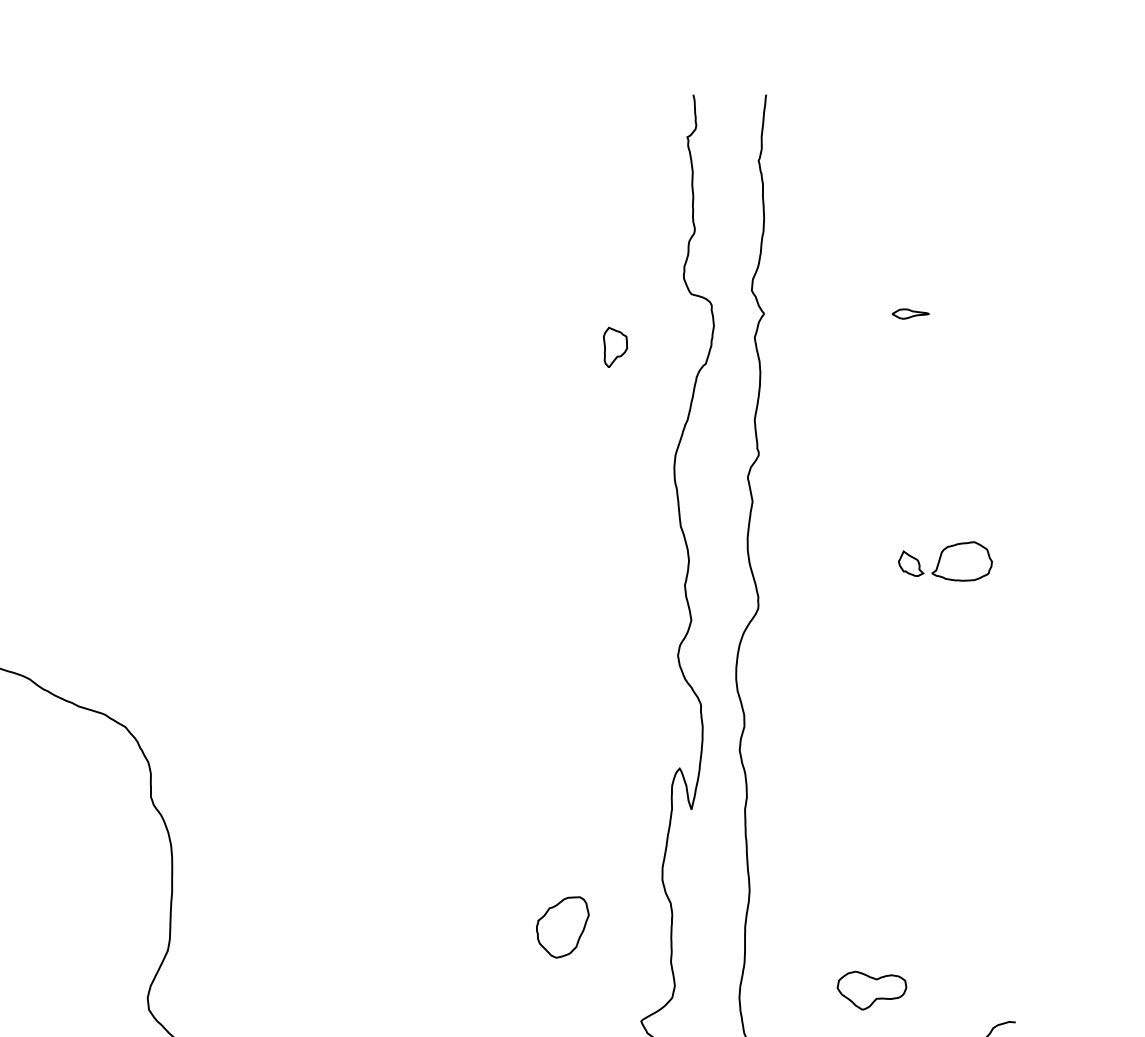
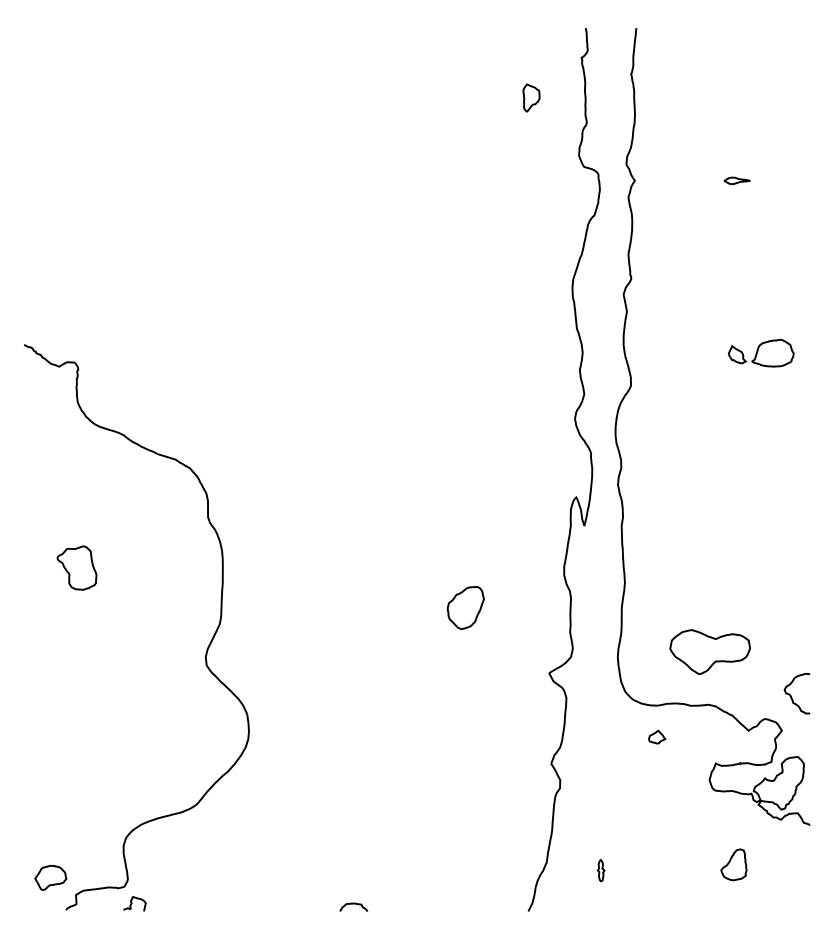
part: (615, 346) -> (531, 97), moved
part: (562, 926) -> (465, 607), moved
part: (871, 989) -> (709, 651), size x1.67

